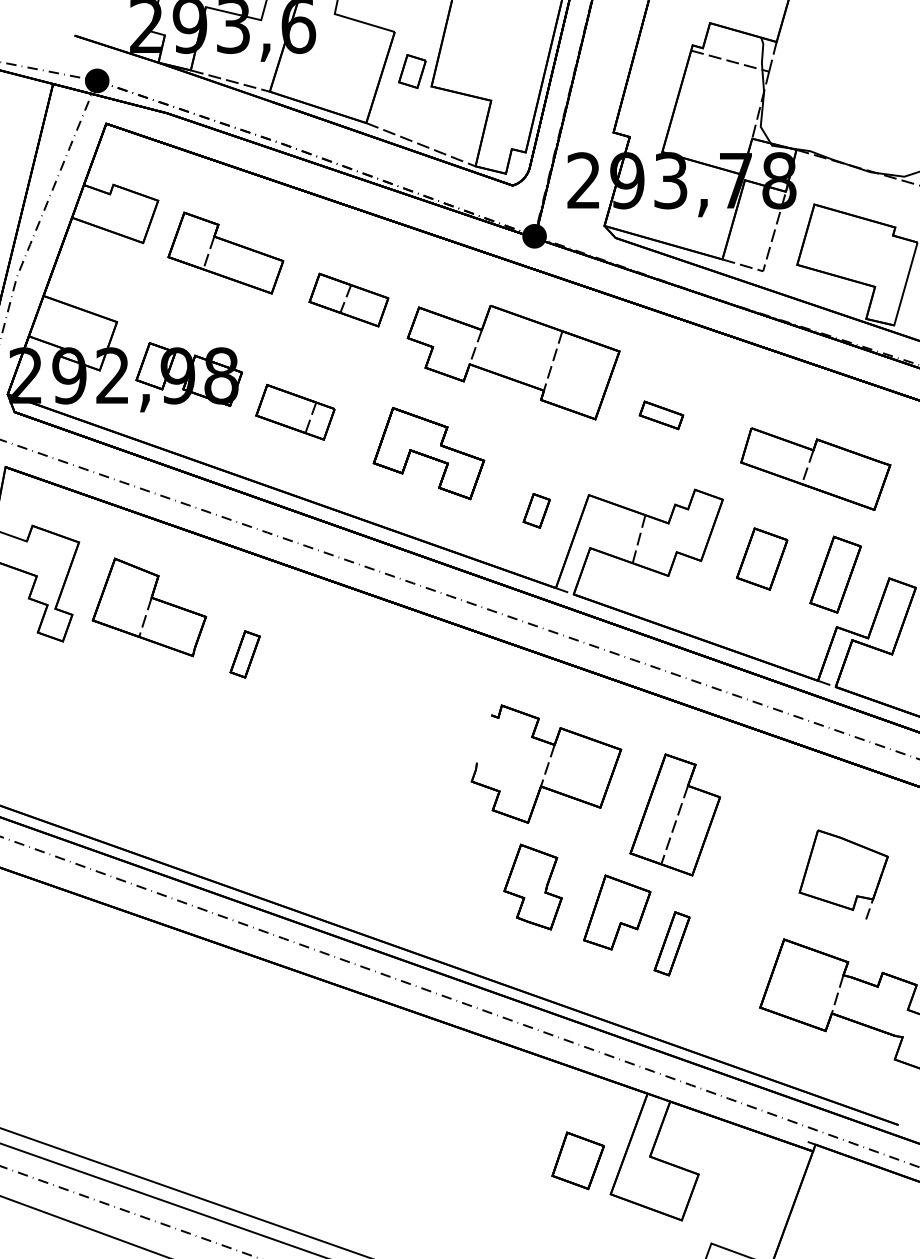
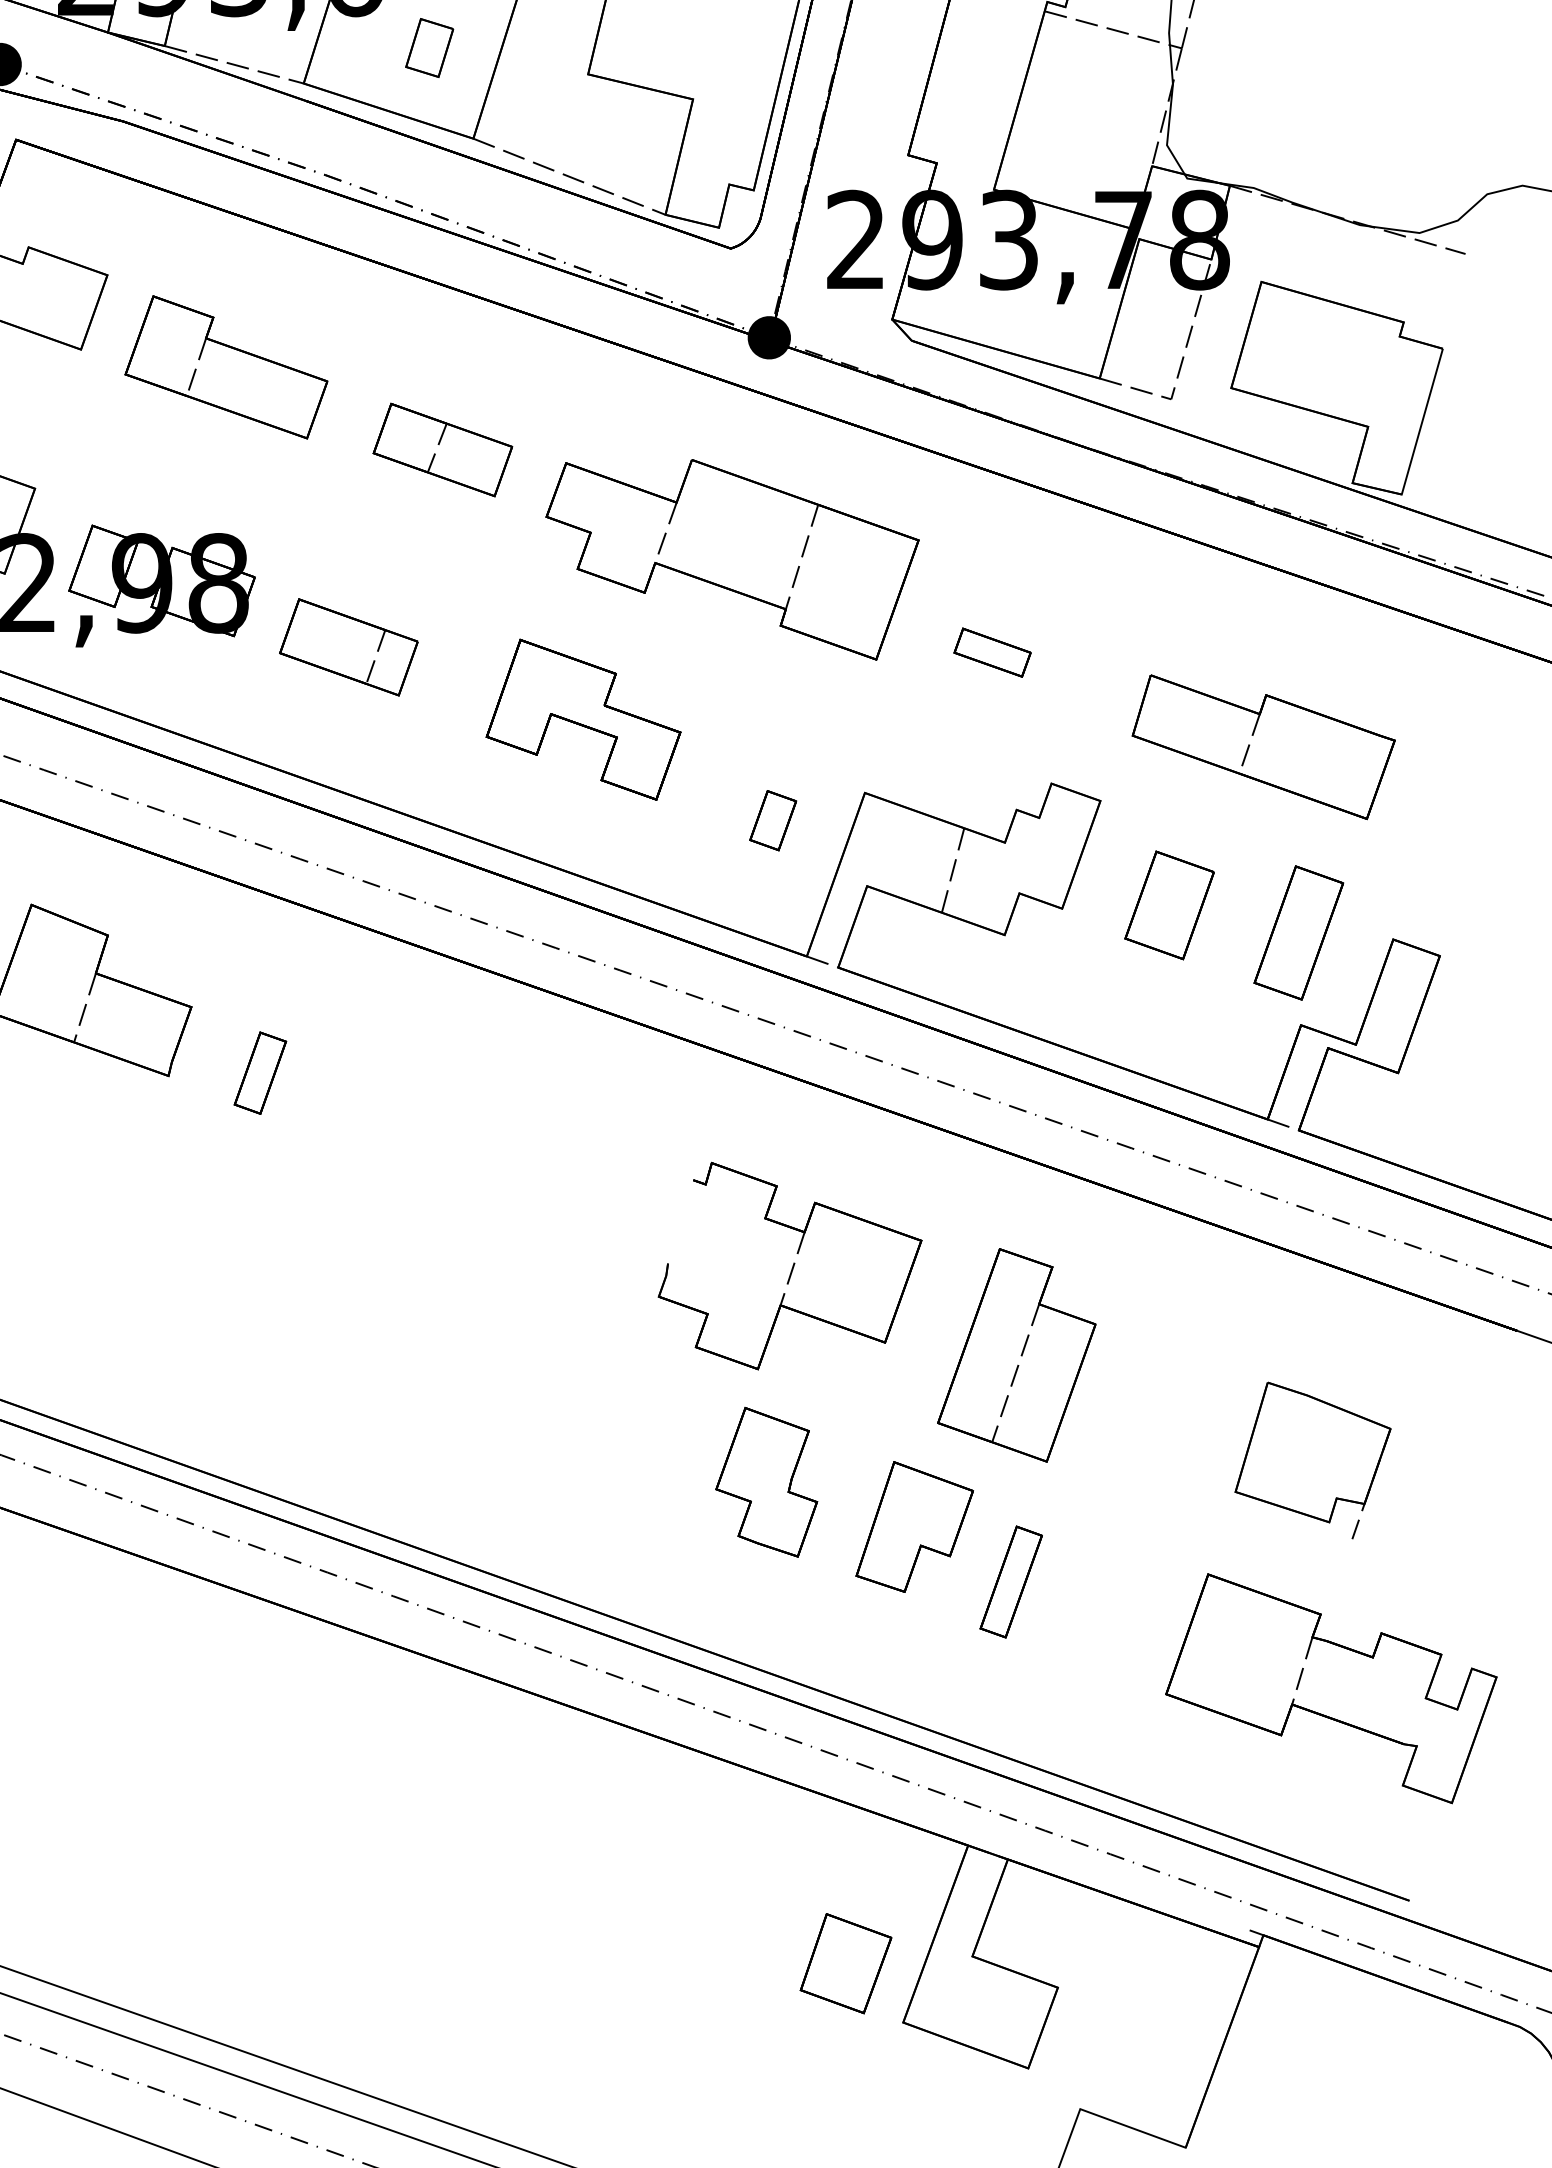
part: (412, 71) -> (429, 47), moved

